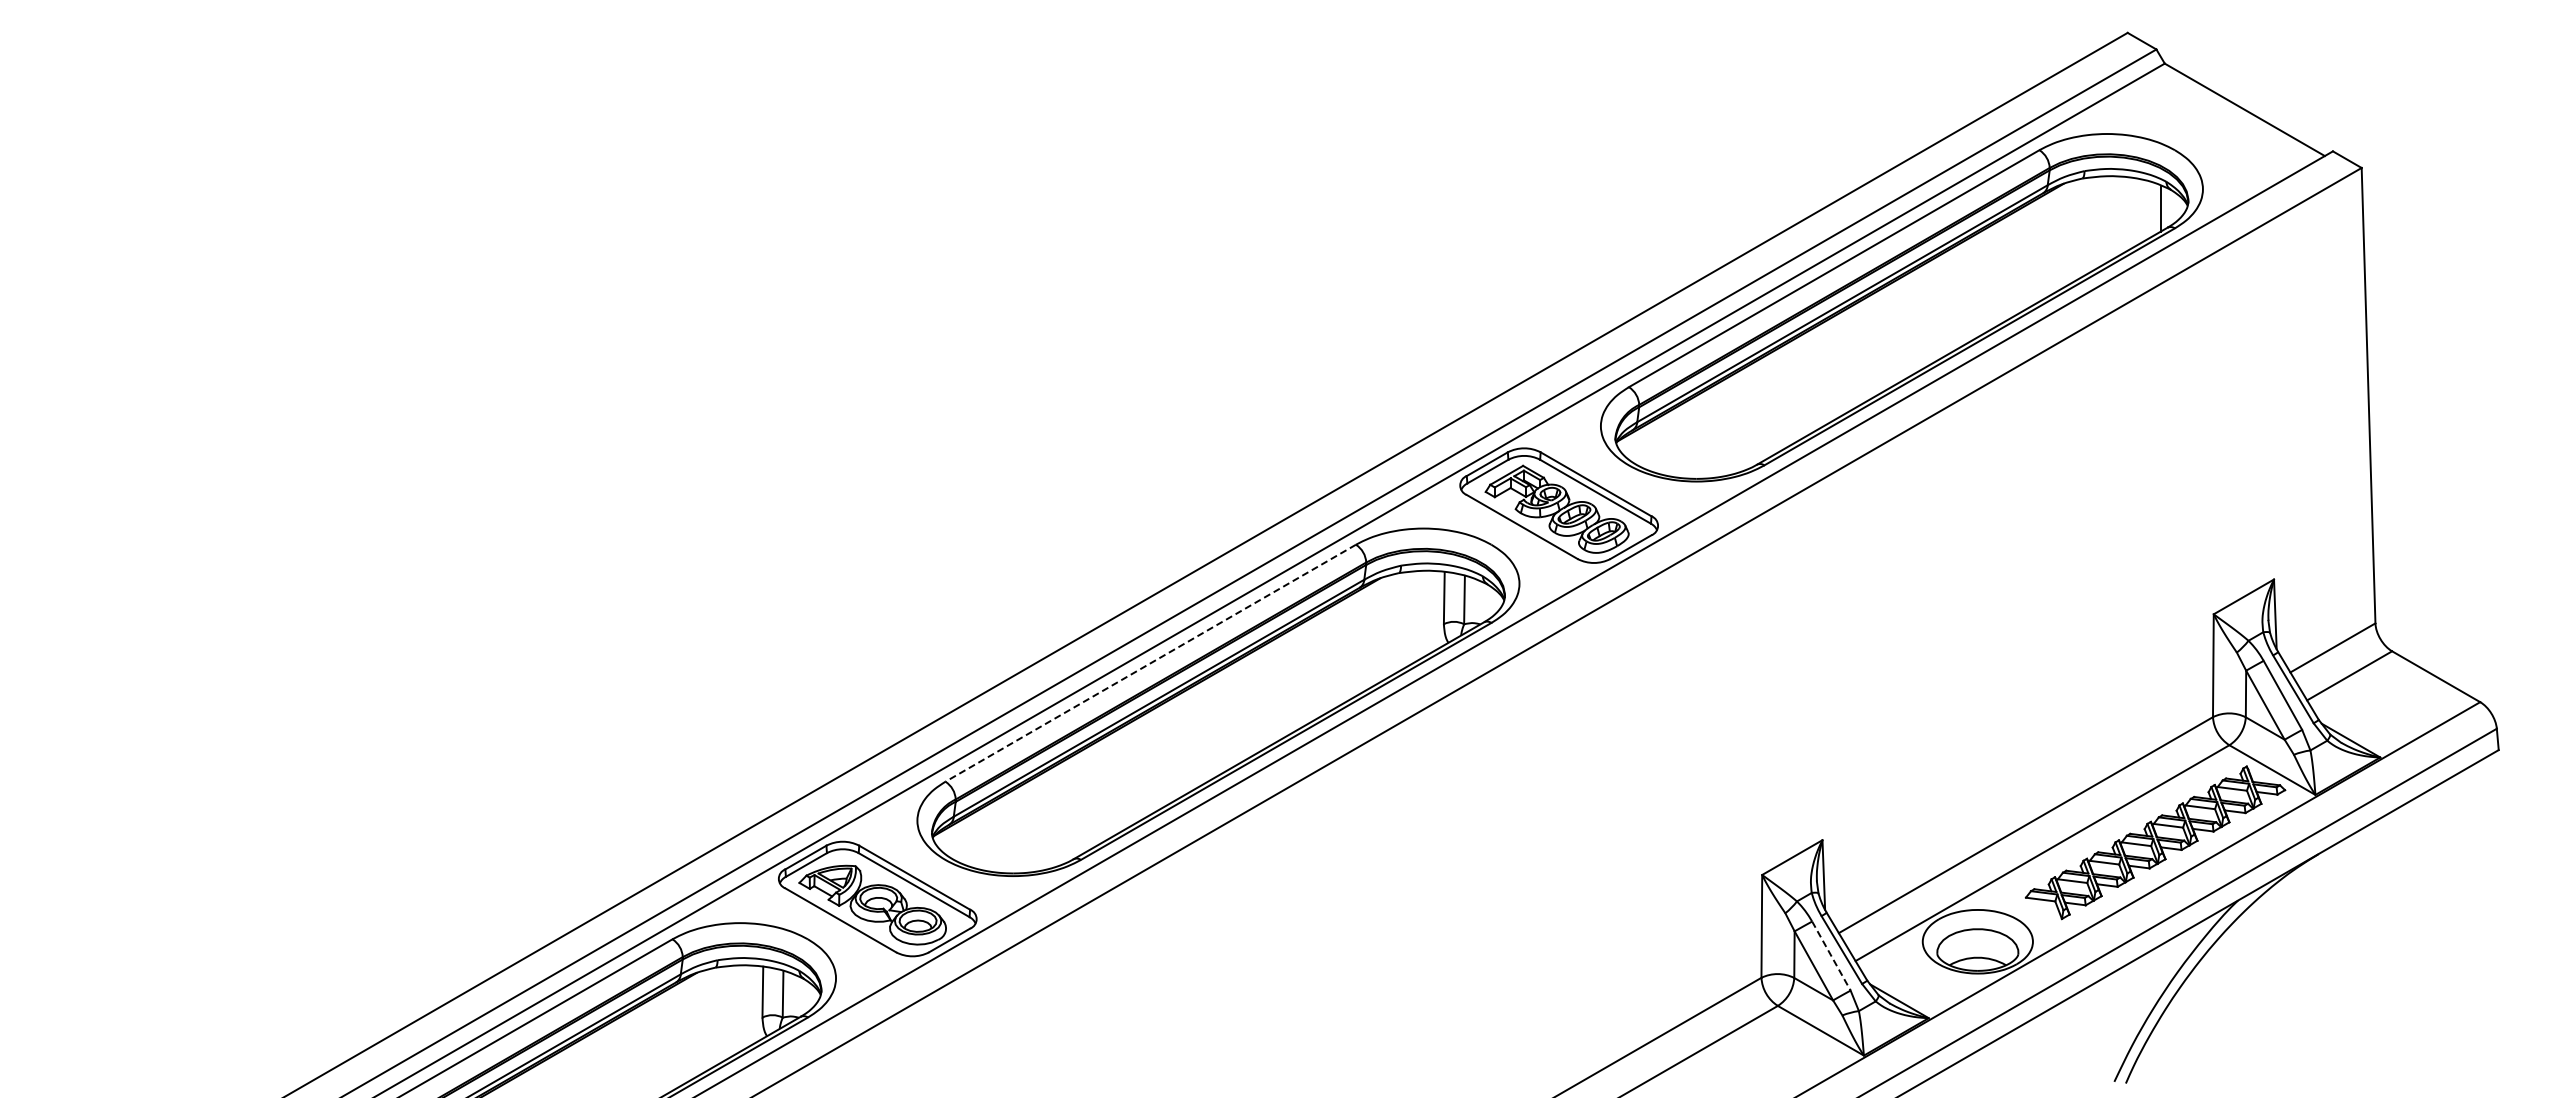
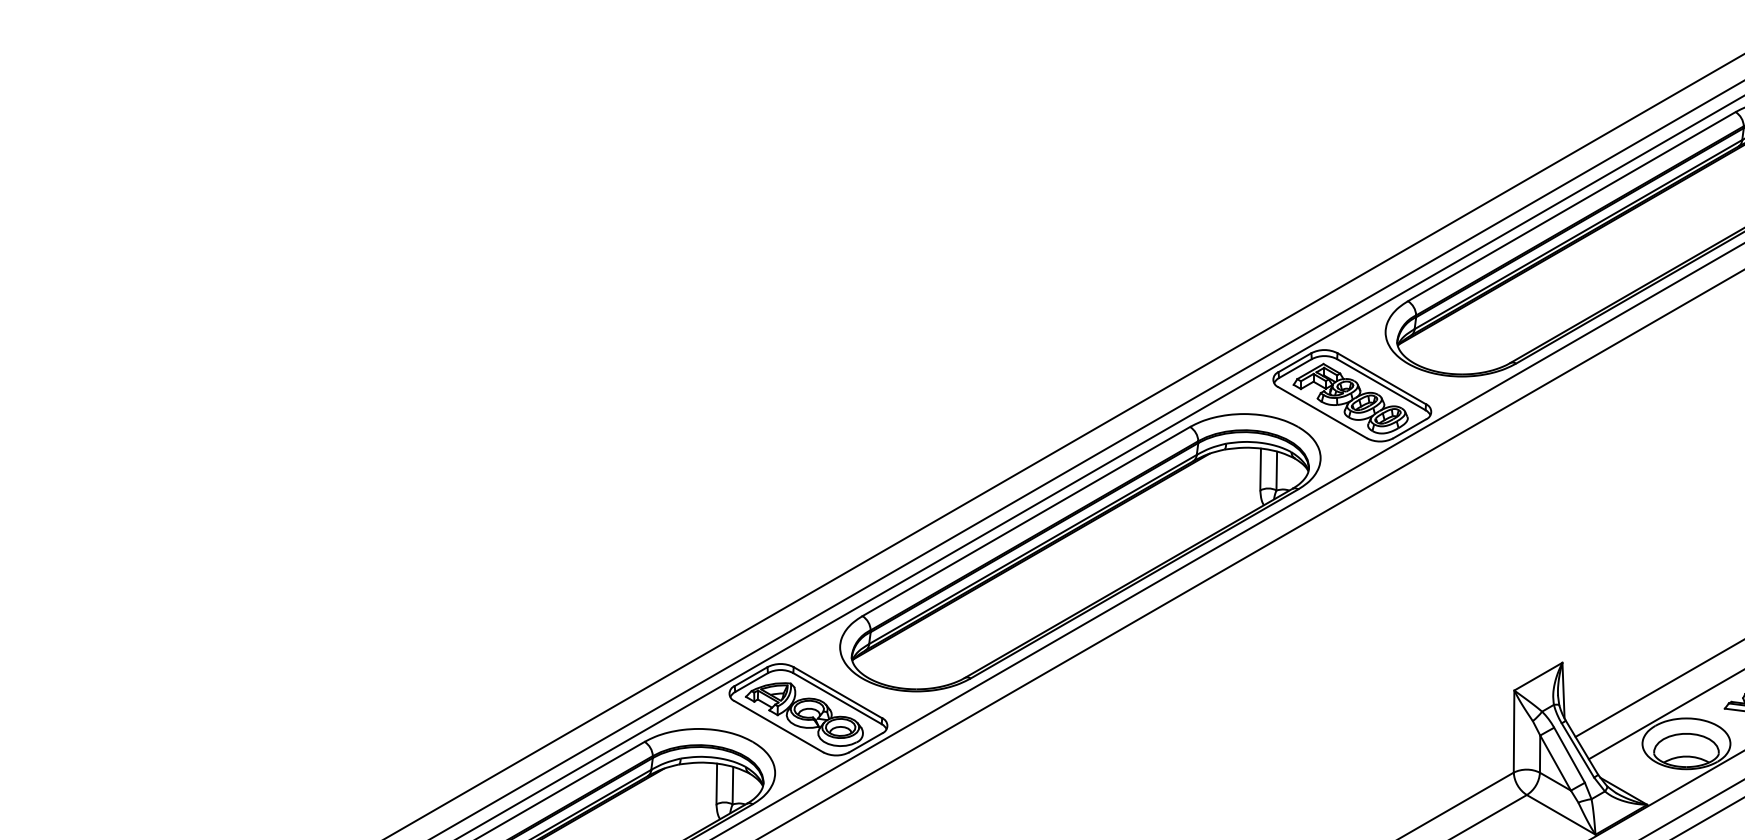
line: (1150, 663) -> (1026, 521), dashed -> solid
line: (1831, 956) -> (1569, 755), dashed -> solid

